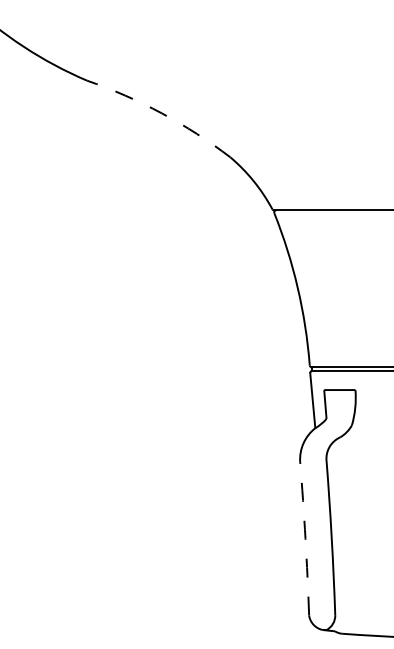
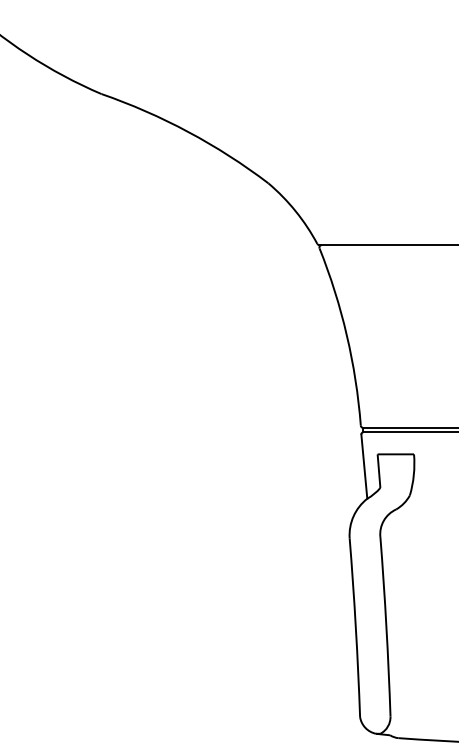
arc: (161, 113) -> (188, 132), dashed -> solid
arc: (305, 538) -> (355, 627), dashed -> solid

